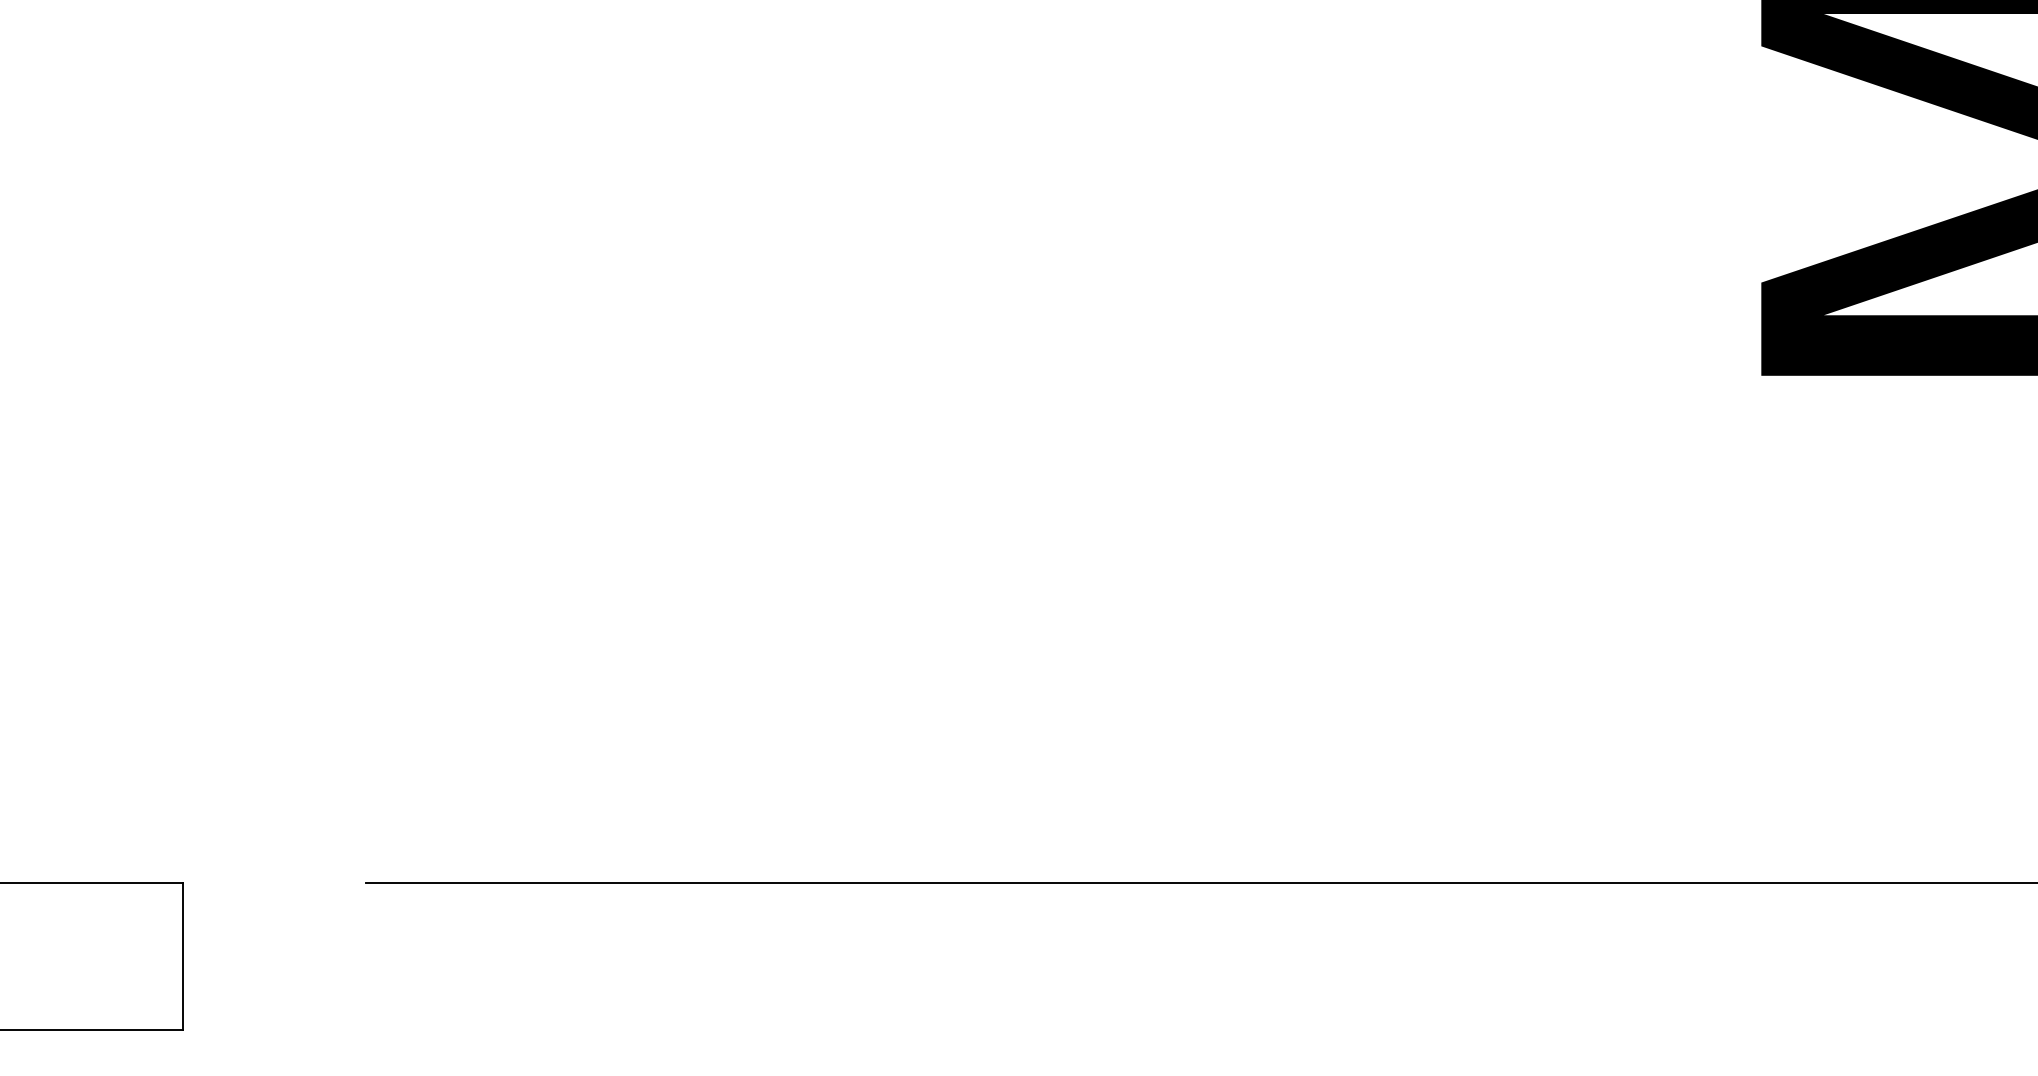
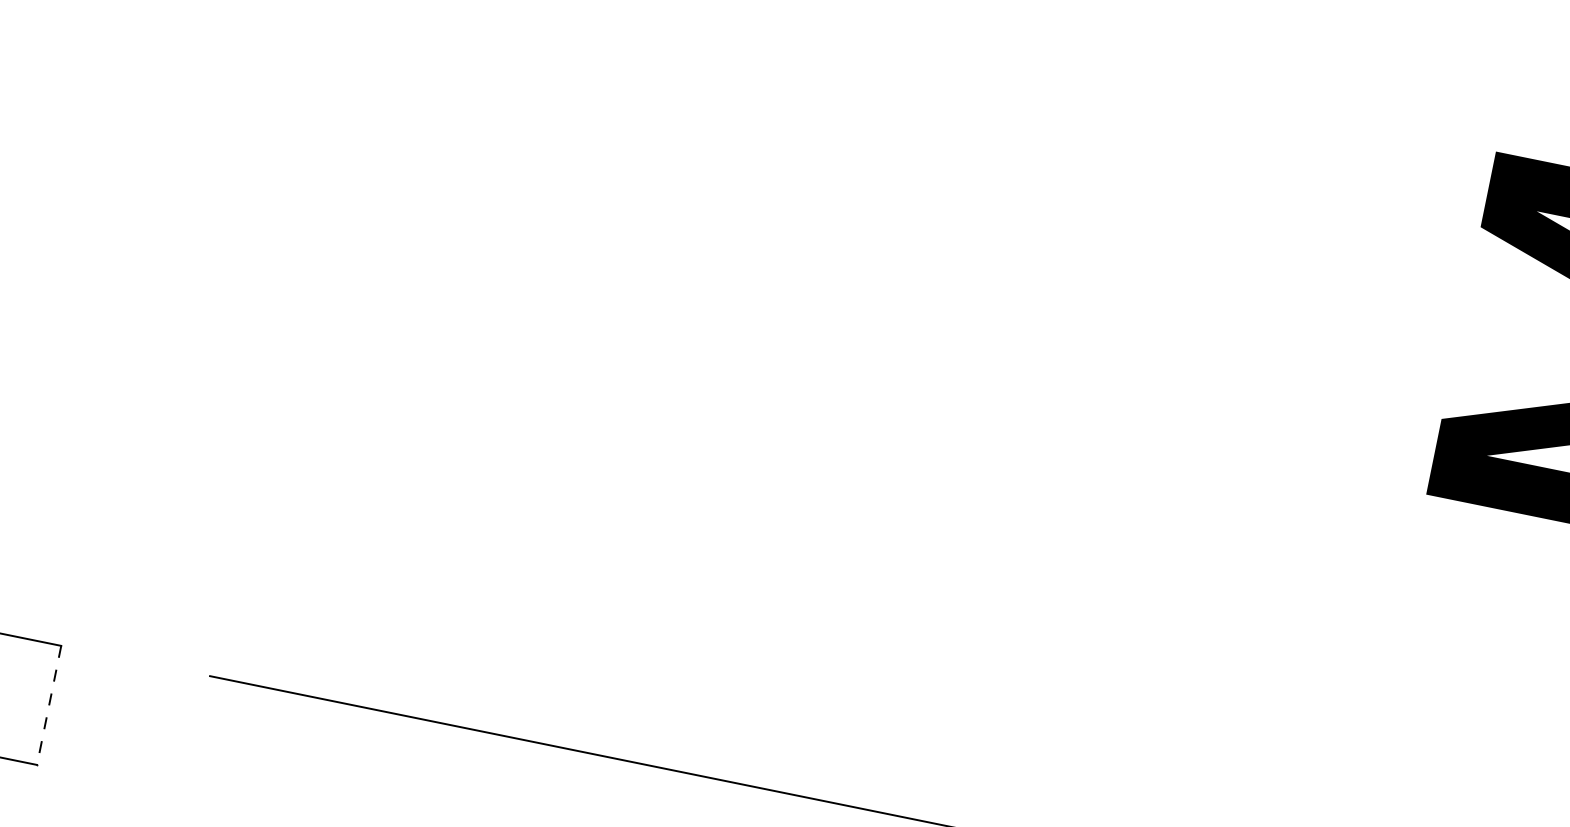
line: (182, 957) -> (48, 705), solid -> dashed

